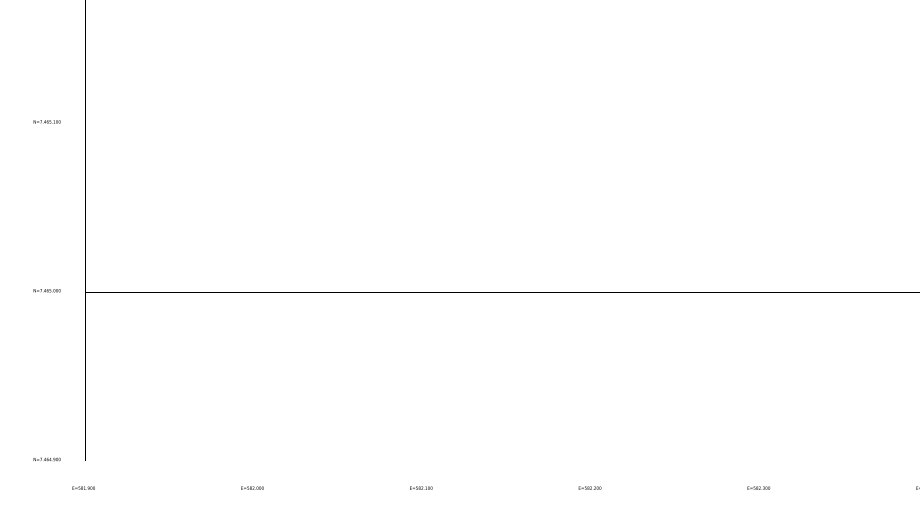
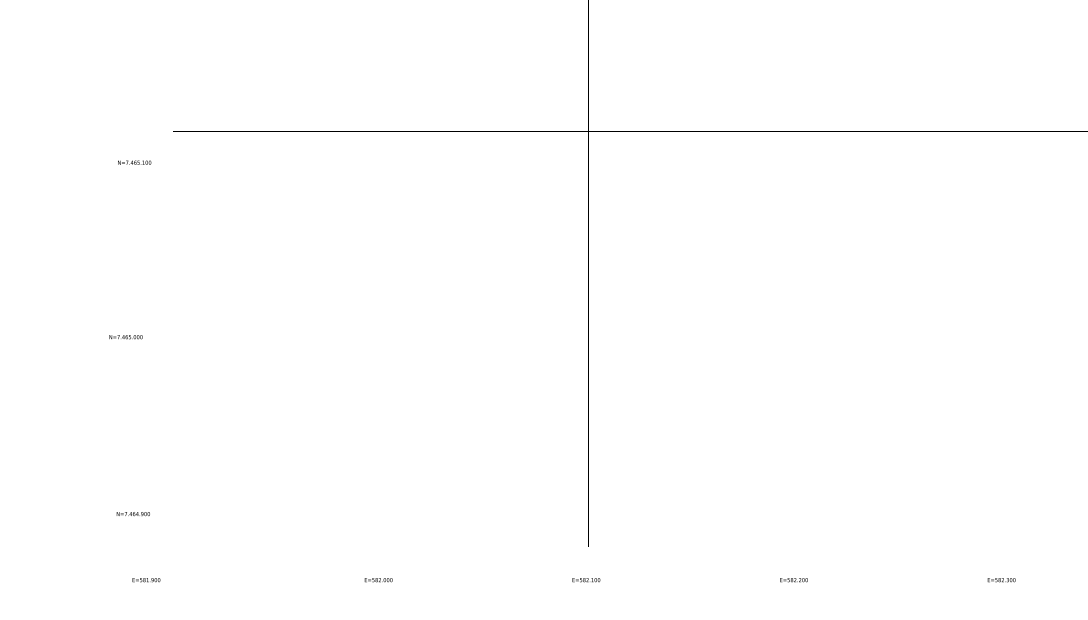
text: (46, 121) -> (133, 162), moved
text: (46, 459) -> (132, 514), moved
text: (83, 487) -> (146, 579), moved

